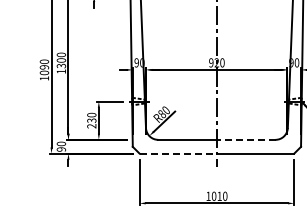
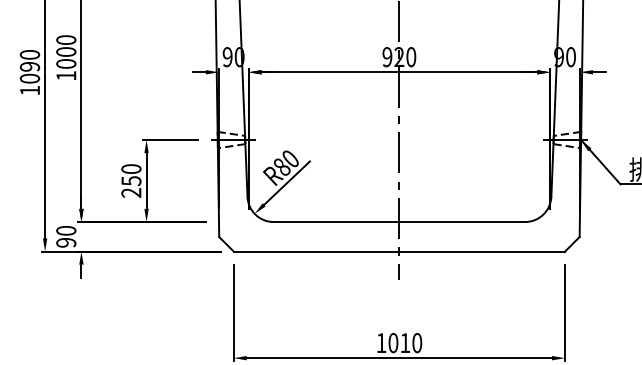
text: (61, 65) -> (66, 62), 1300 -> 1000
text: (89, 120) -> (126, 180), 230 -> 250
line: (245, 139) -> (460, 221), dashed -> solid
line: (178, 153) -> (317, 251), dashed -> solid

